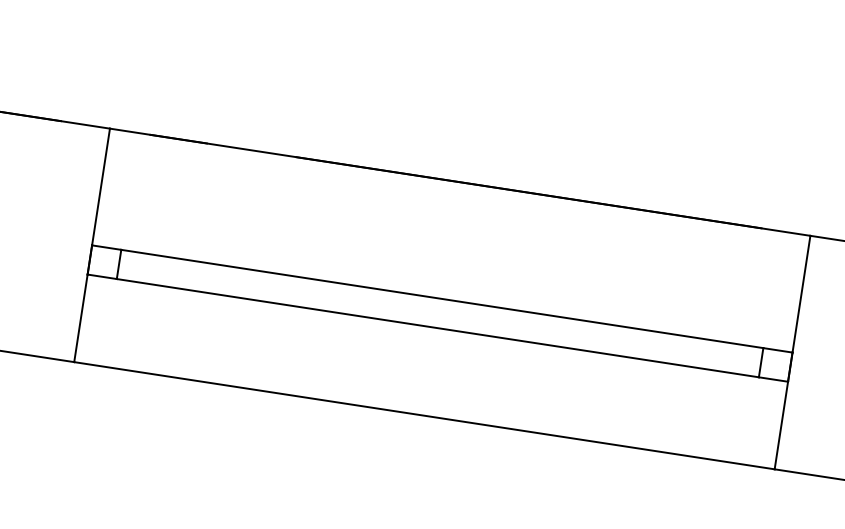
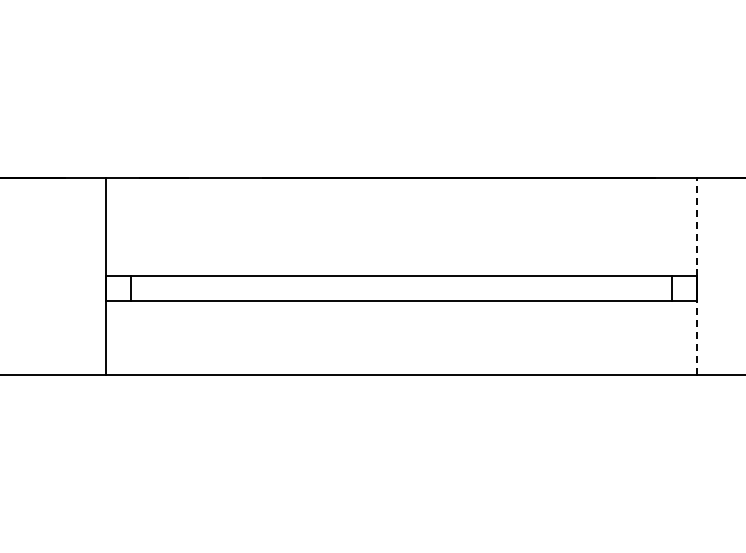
line: (801, 293) -> (696, 226), solid -> dashed
line: (781, 426) -> (696, 338), solid -> dashed

